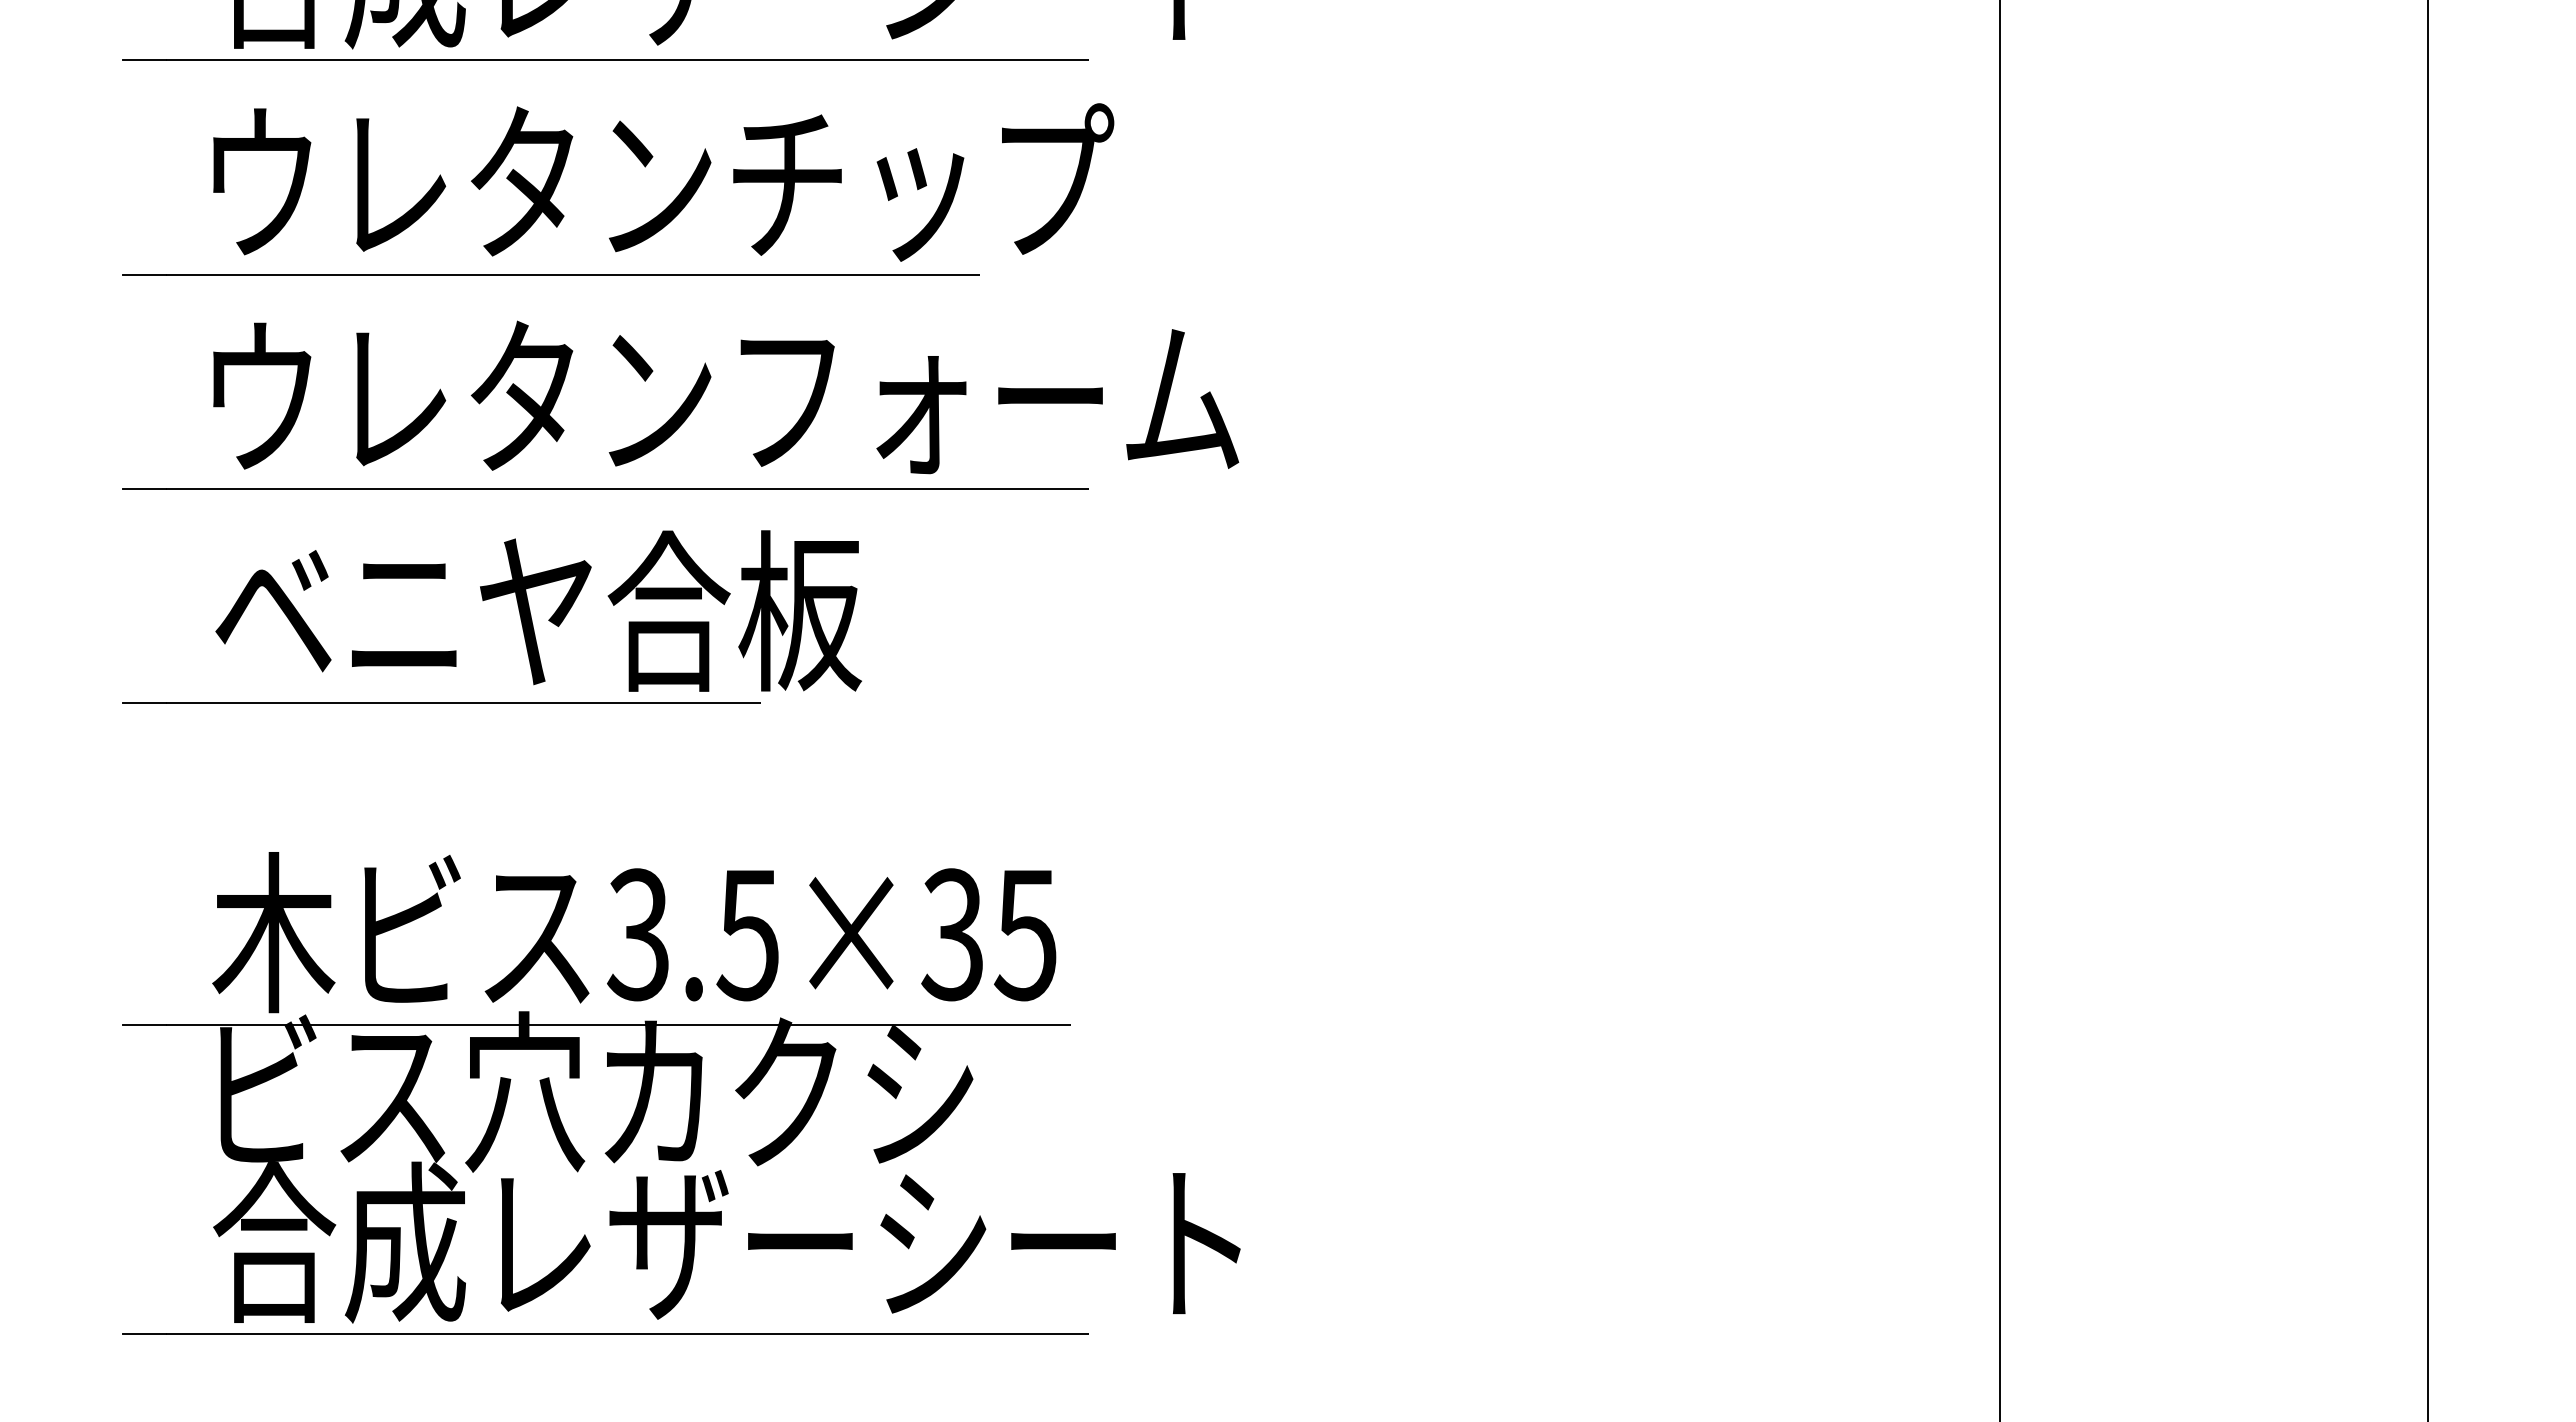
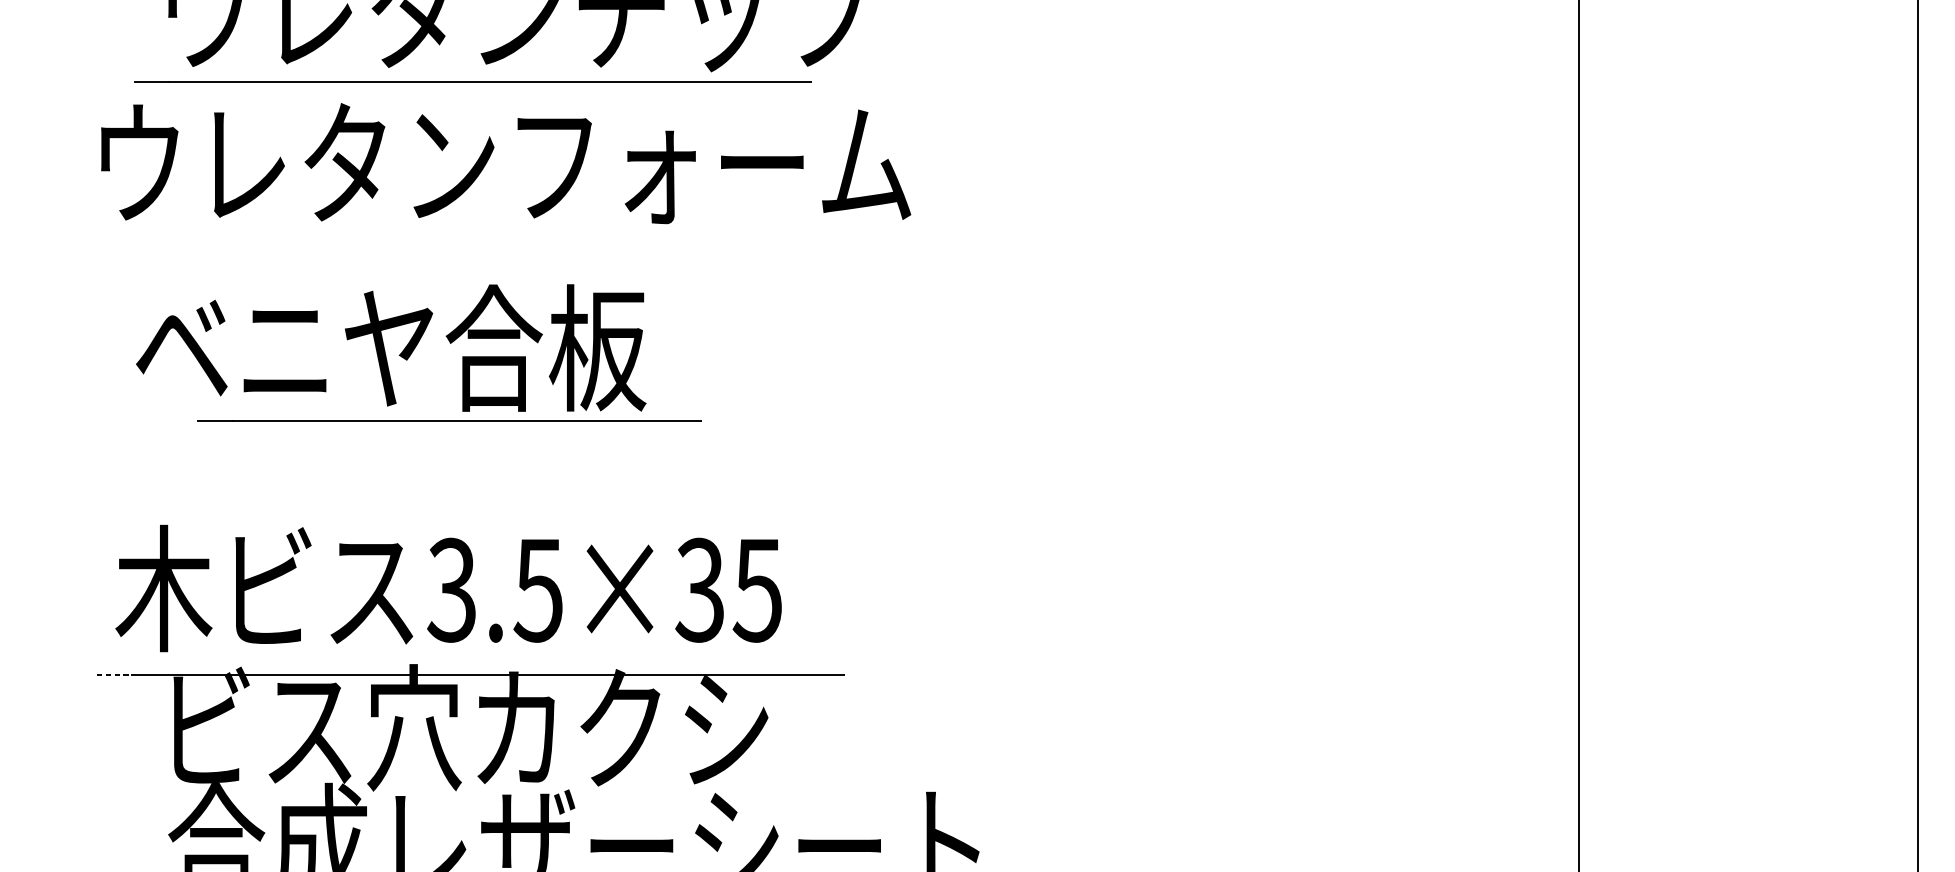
line: (550, 274) -> (472, 82), moved
text: (726, 397) -> (506, 163), moved
line: (605, 488) -> (477, 251), removed
text: (538, 610) -> (391, 347), moved
line: (441, 702) -> (449, 420), moved
text: (634, 932) -> (448, 588), moved
line: (144, 1024) -> (113, 674), solid -> dashed

